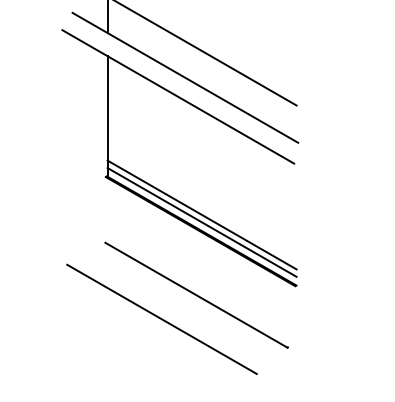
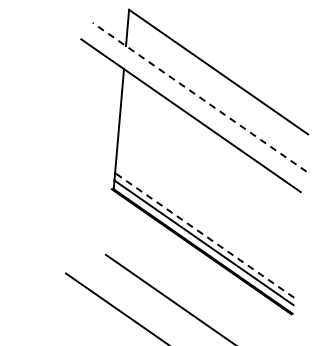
line: (184, 77) -> (198, 96), solid -> dashed
line: (201, 214) -> (204, 234), solid -> dashed

